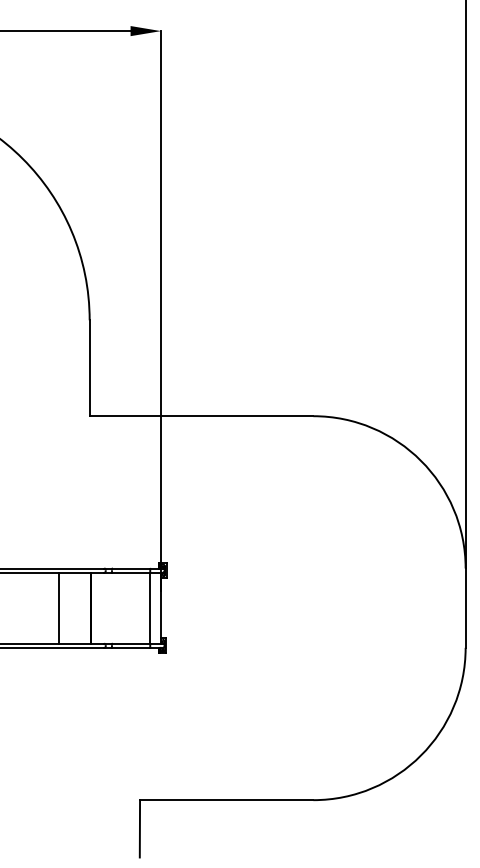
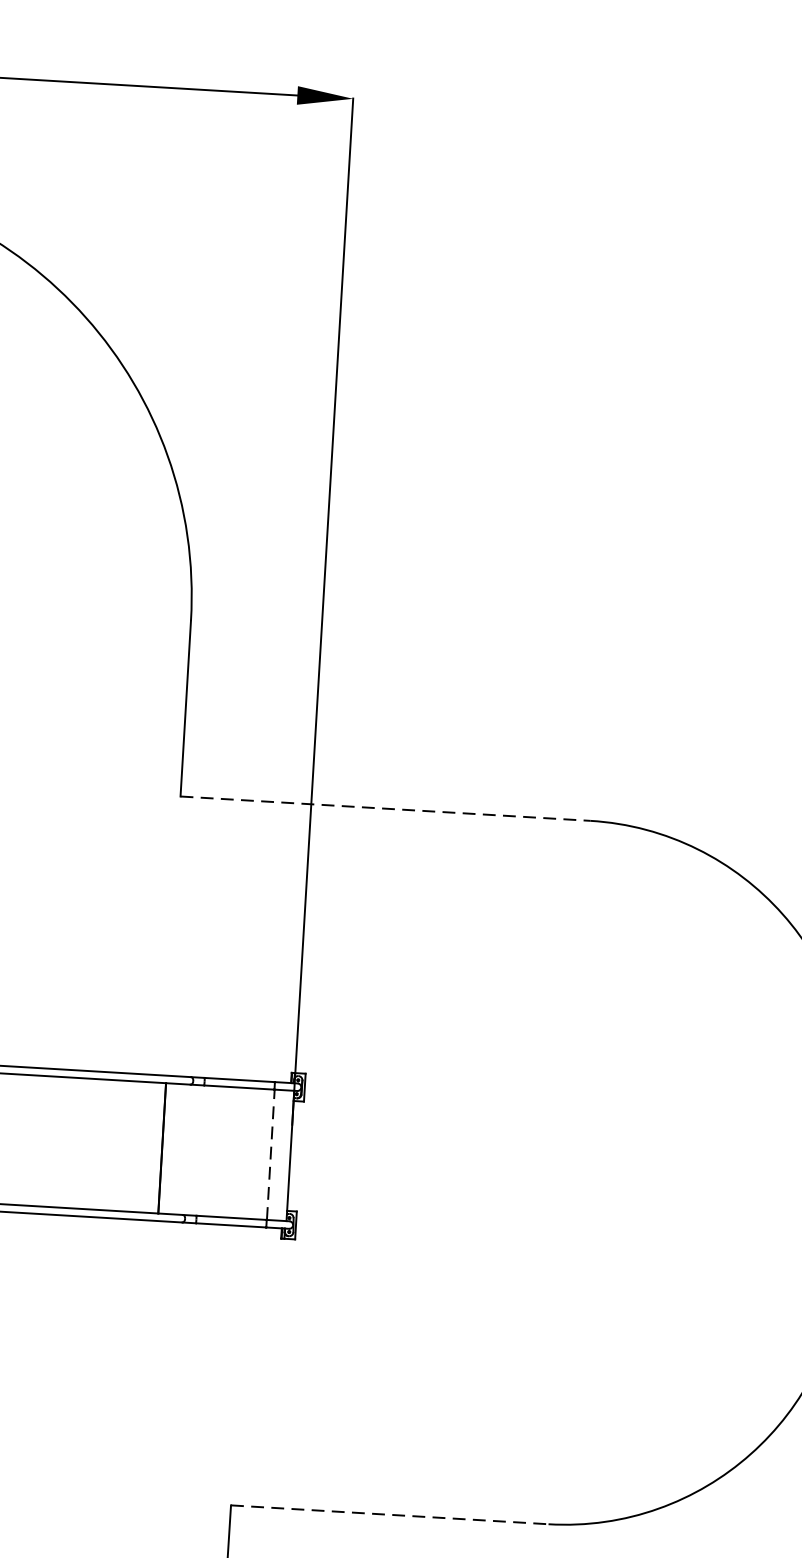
line: (201, 416) -> (385, 809), solid -> dashed
line: (58, 607) -> (102, 1143), removed
line: (150, 608) -> (271, 1155), solid -> dashed
line: (226, 800) -> (389, 1515), solid -> dashed

